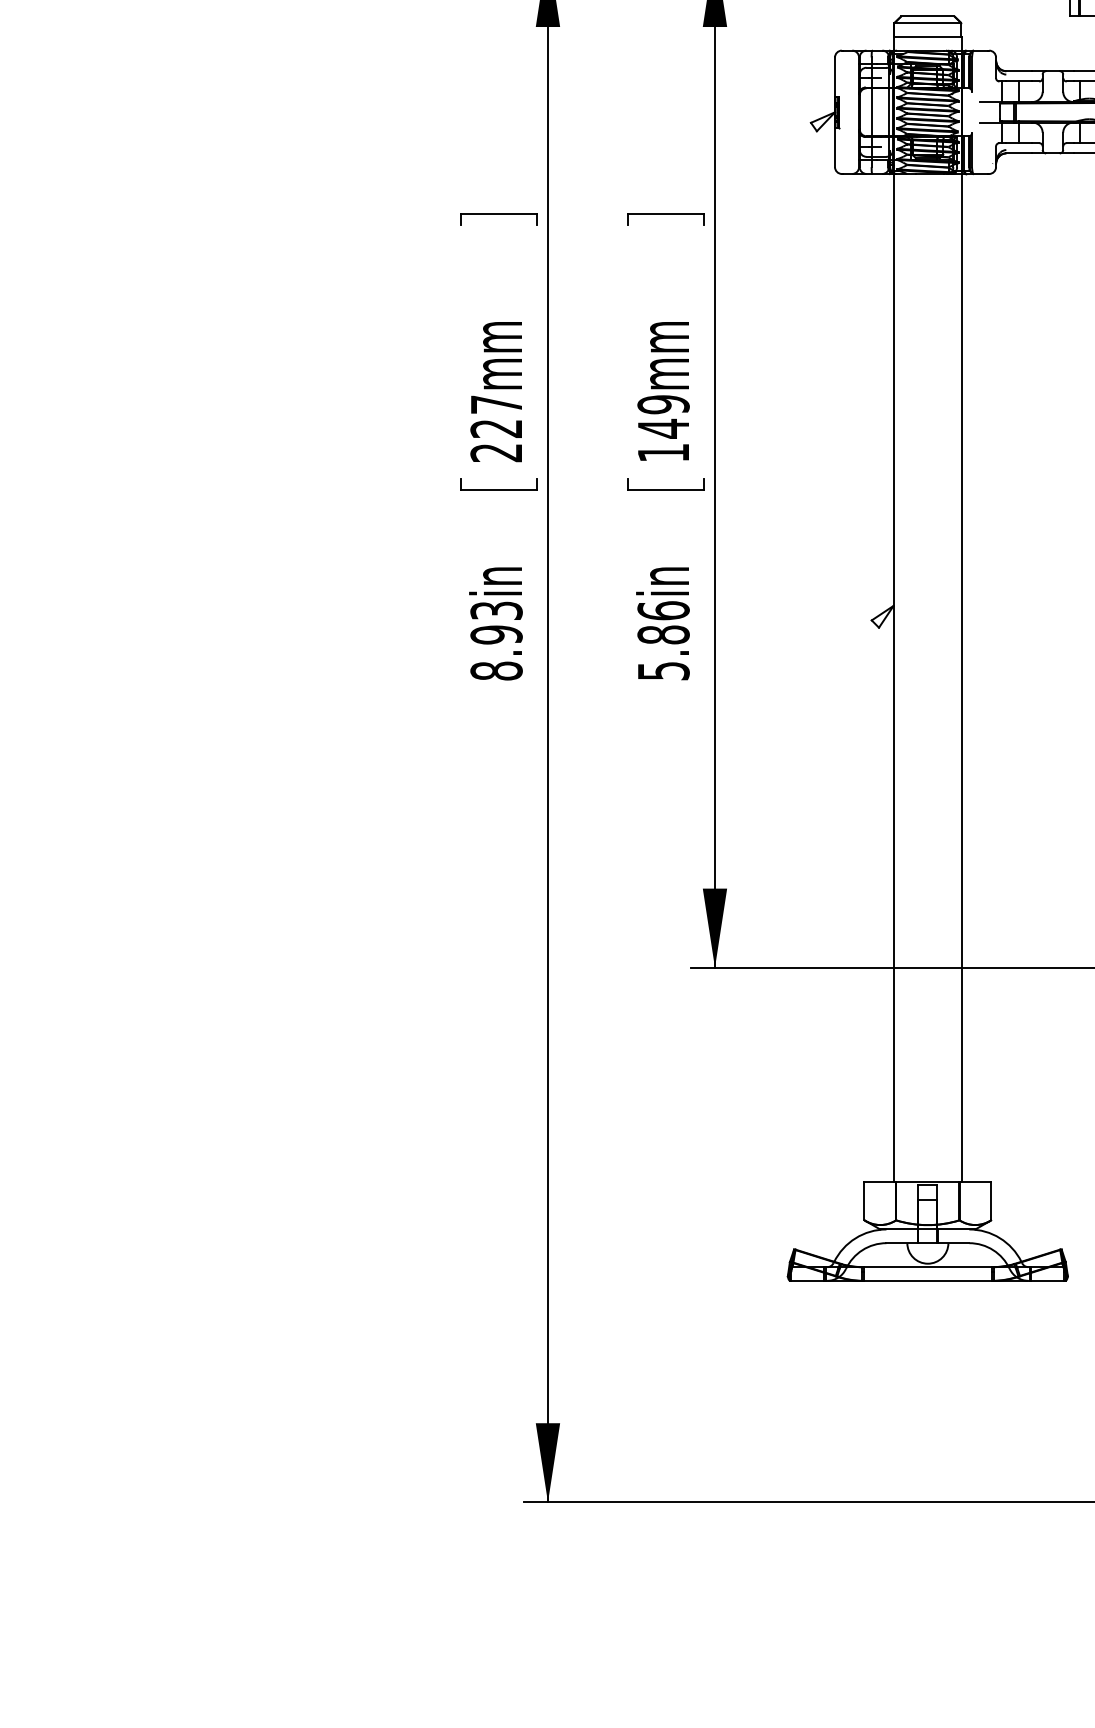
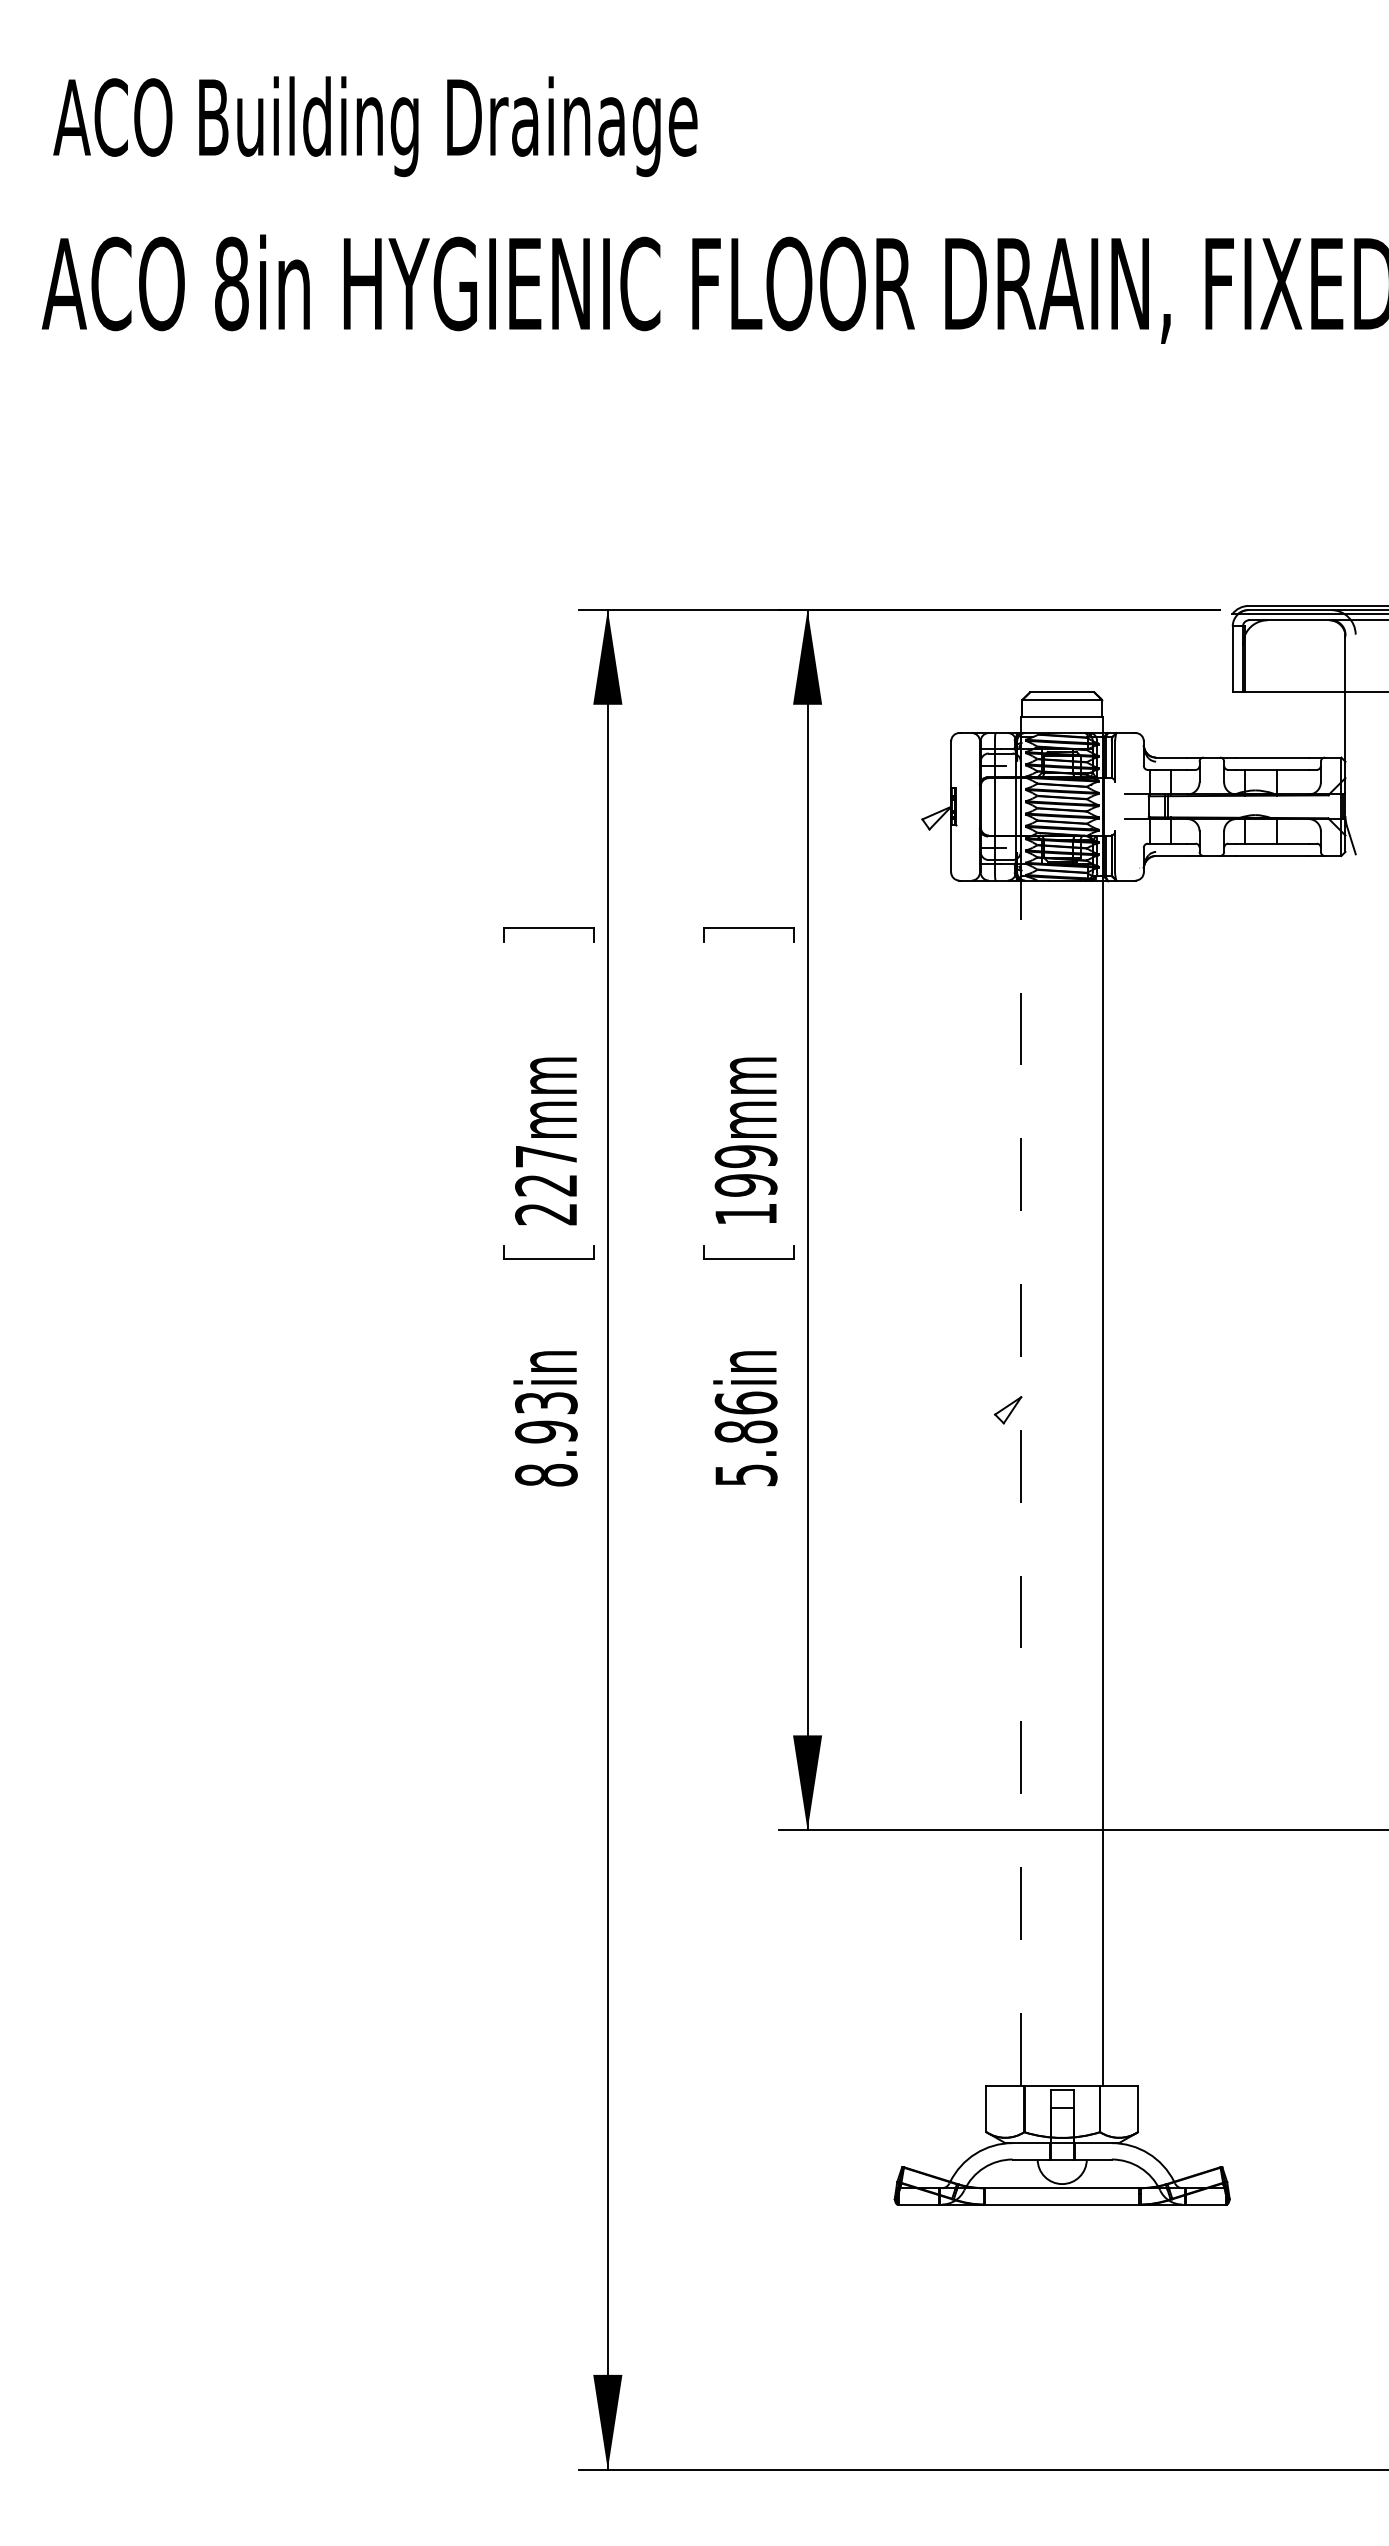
text: (663, 428) -> (745, 1185), 149mm -> 199mm
line: (893, 678) -> (1021, 1483), solid -> dashed

